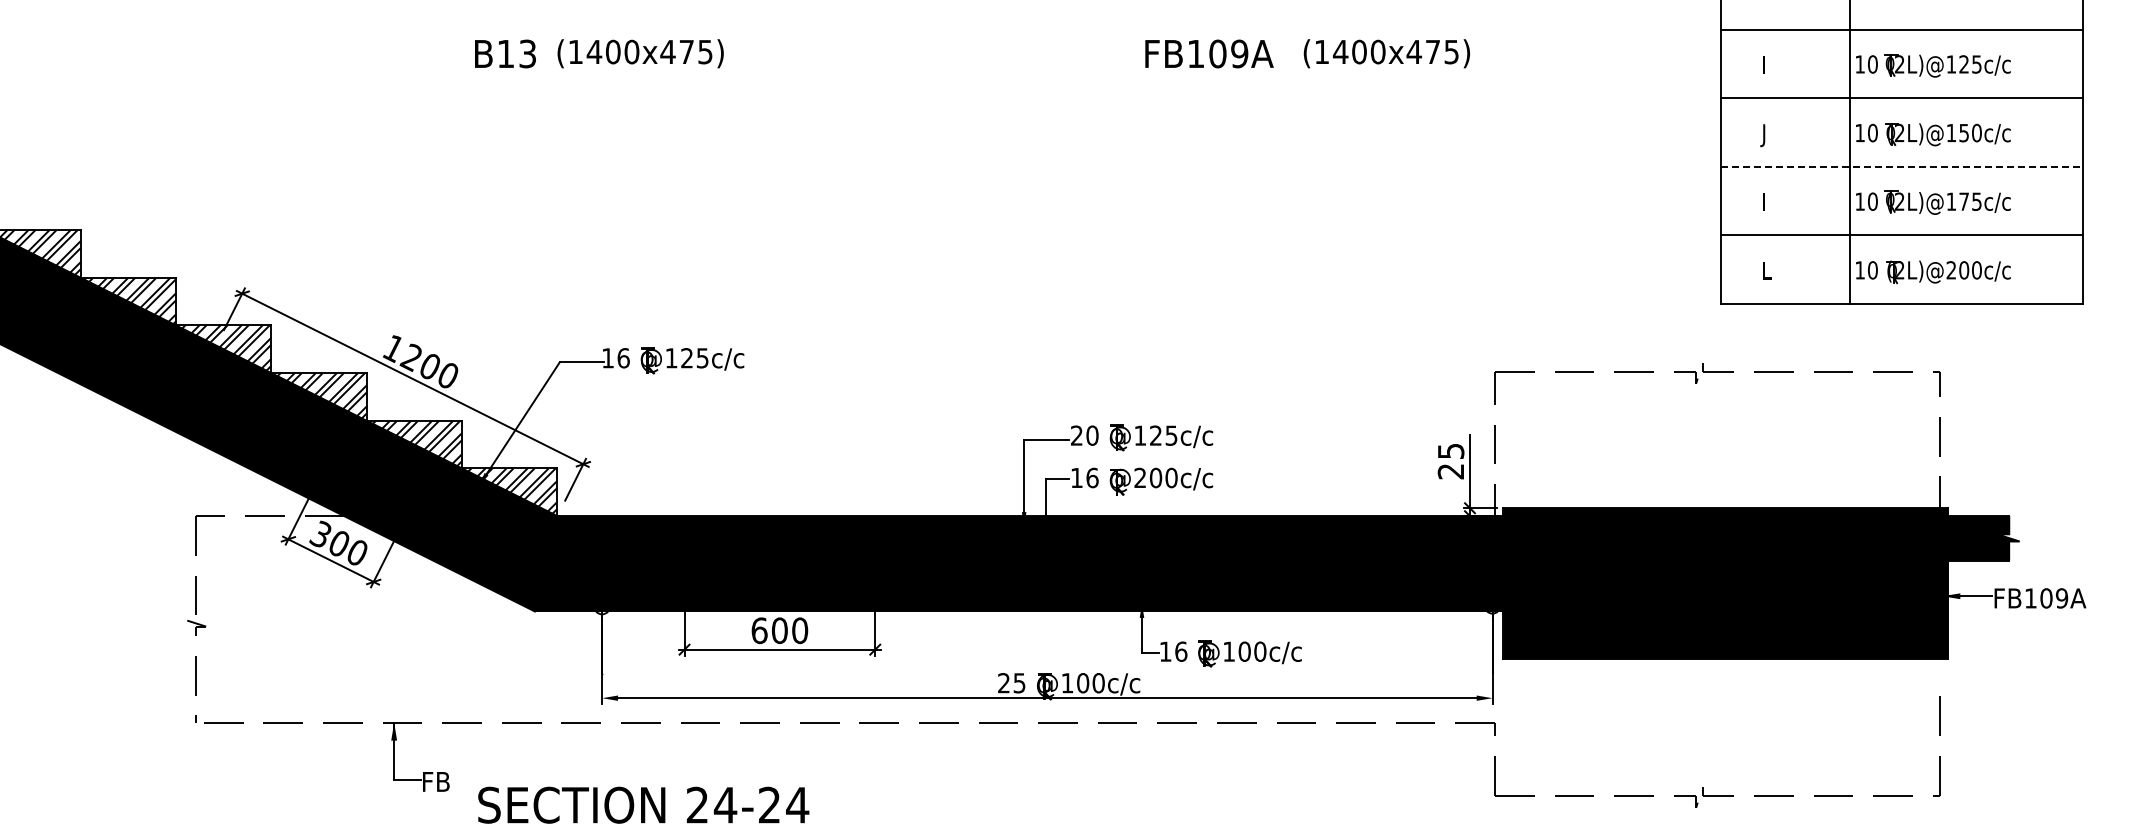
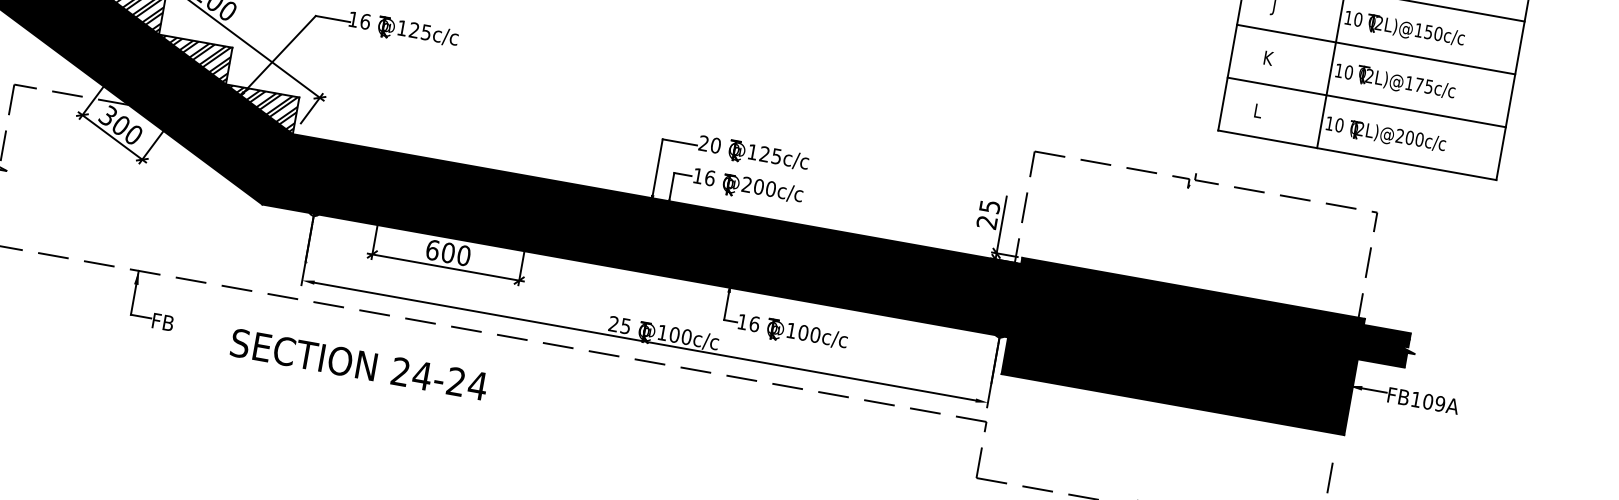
line: (1901, 166) -> (1375, 49), dashed -> solid
text: (1768, 201) -> (1268, 58), I -> K
text: (643, 804) -> (359, 364), moved

